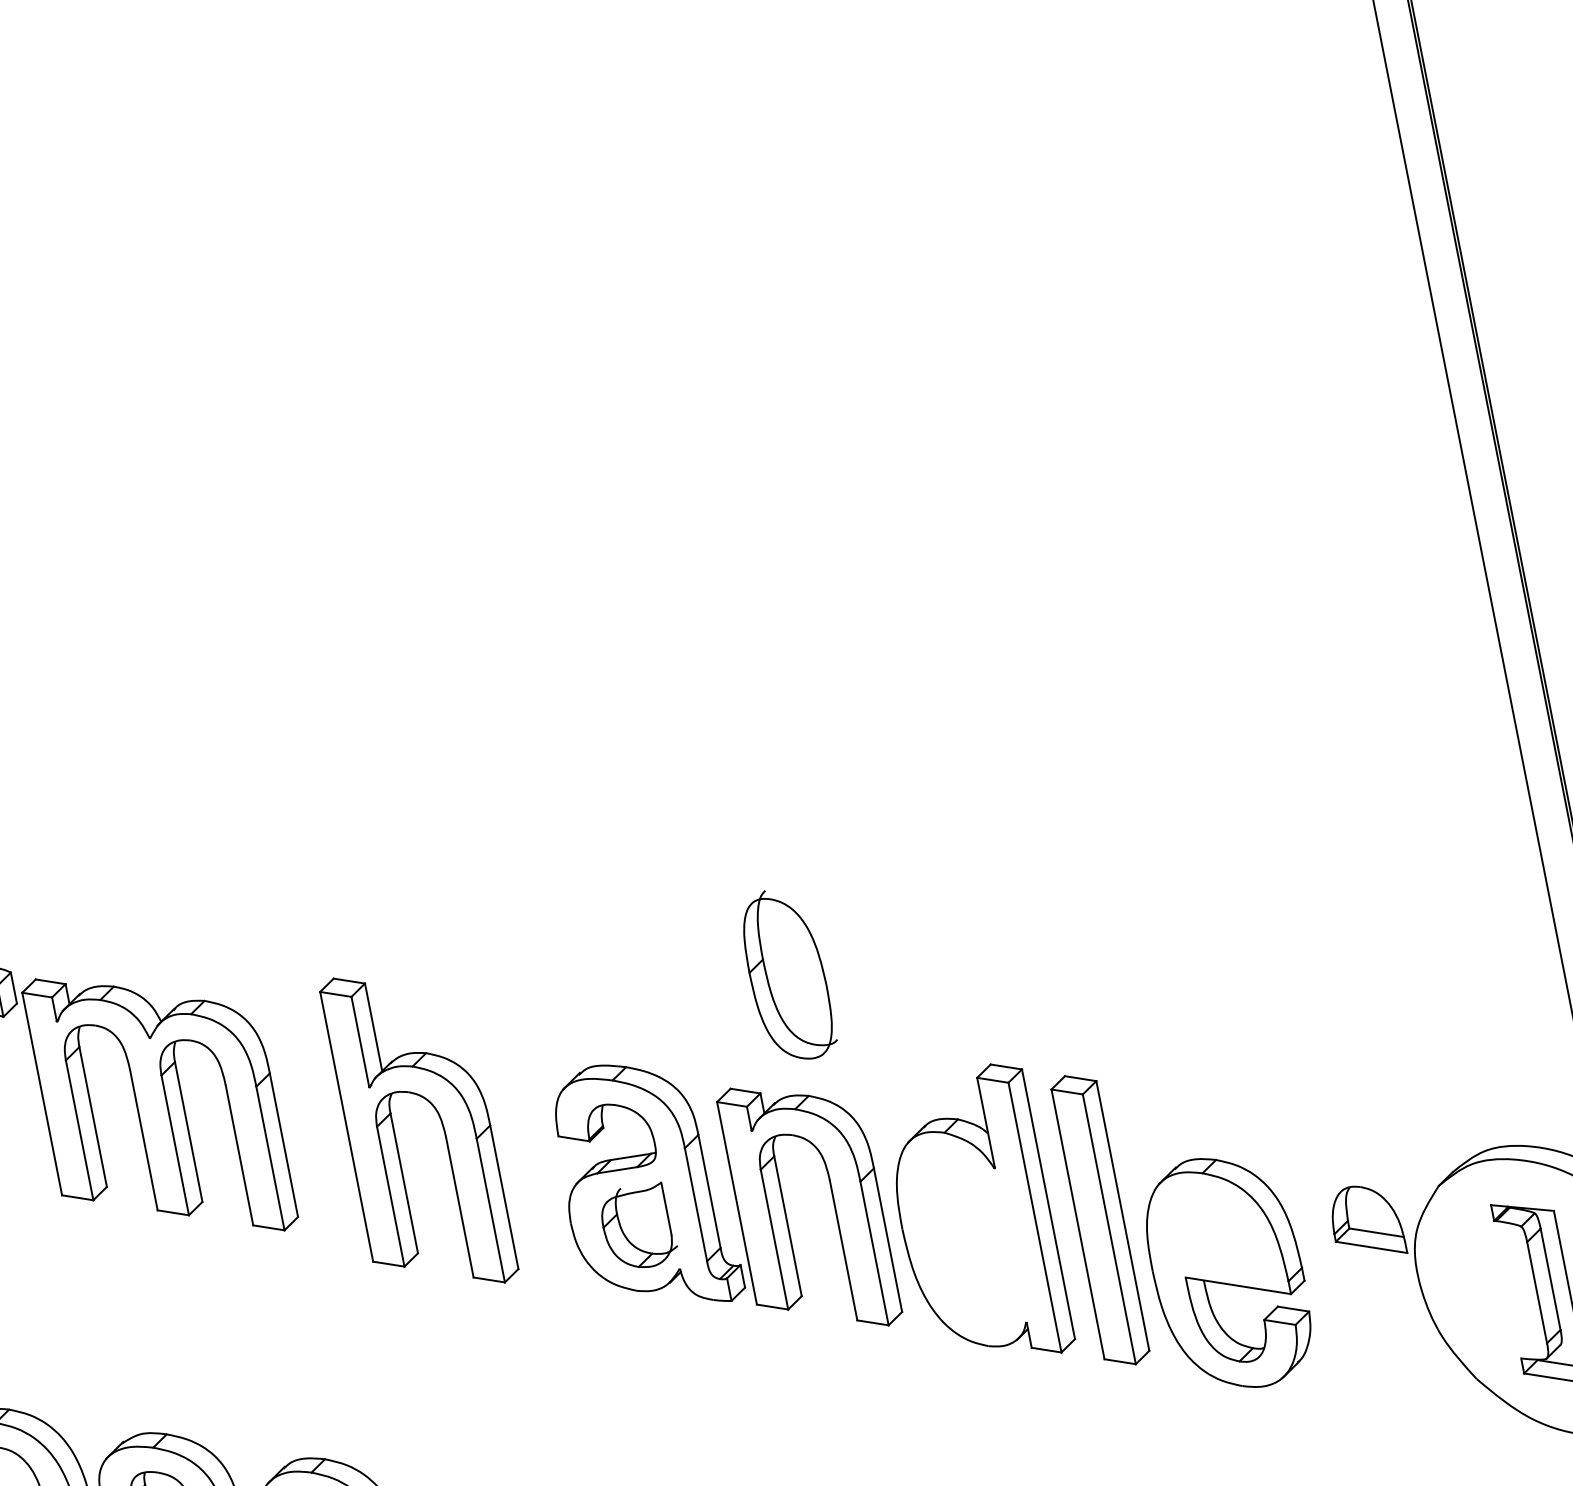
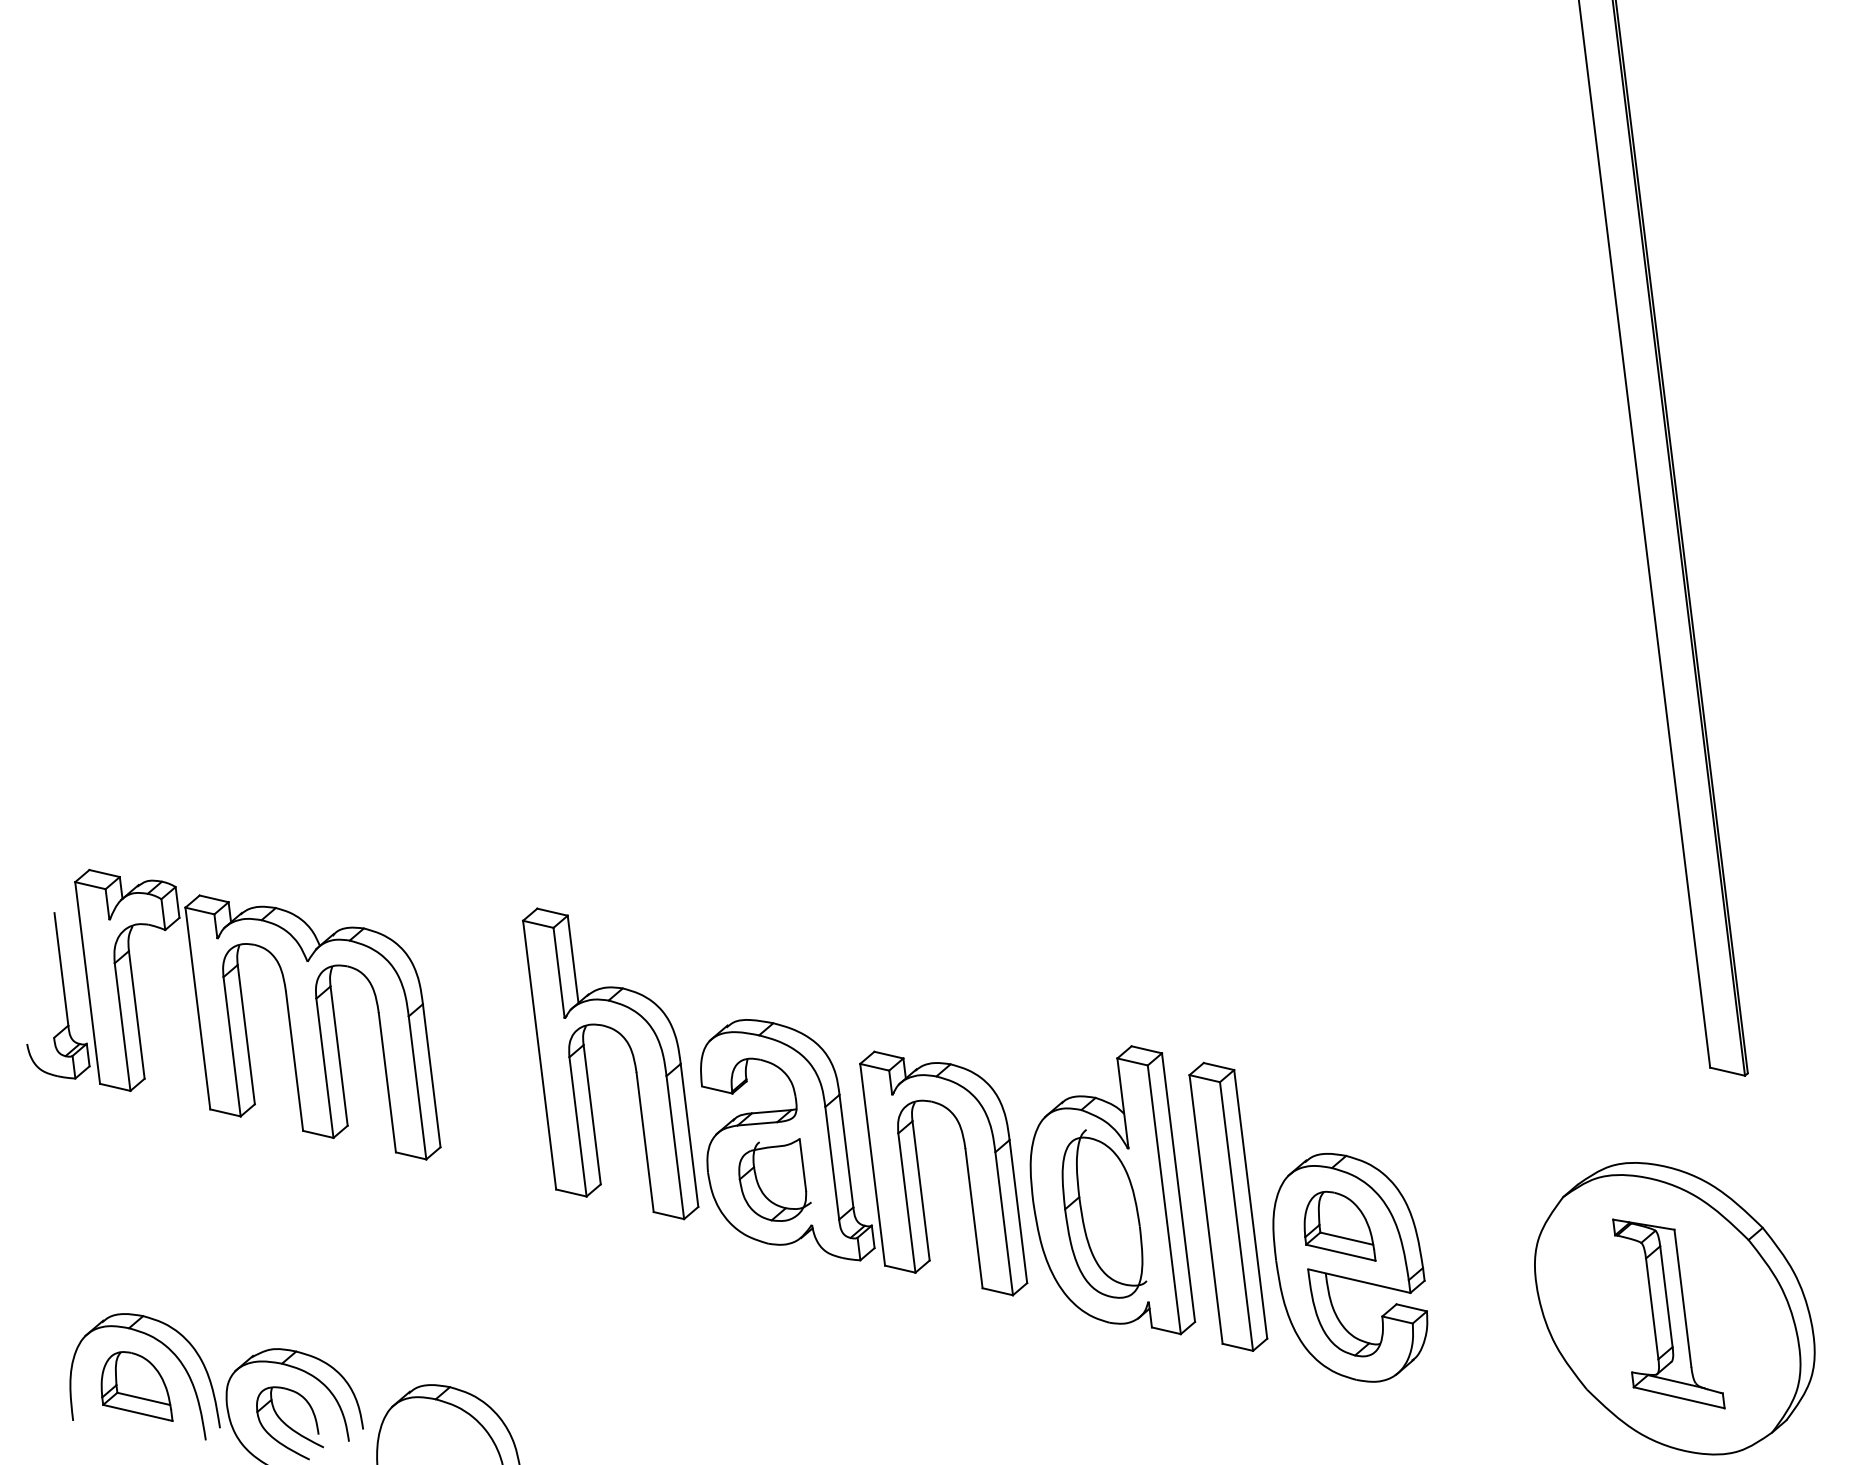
part: (789, 974) -> (1104, 1213), moved
part: (440, 1123) -> (632, 1058), moved
part: (1368, 1219) -> (1339, 1225), moved

